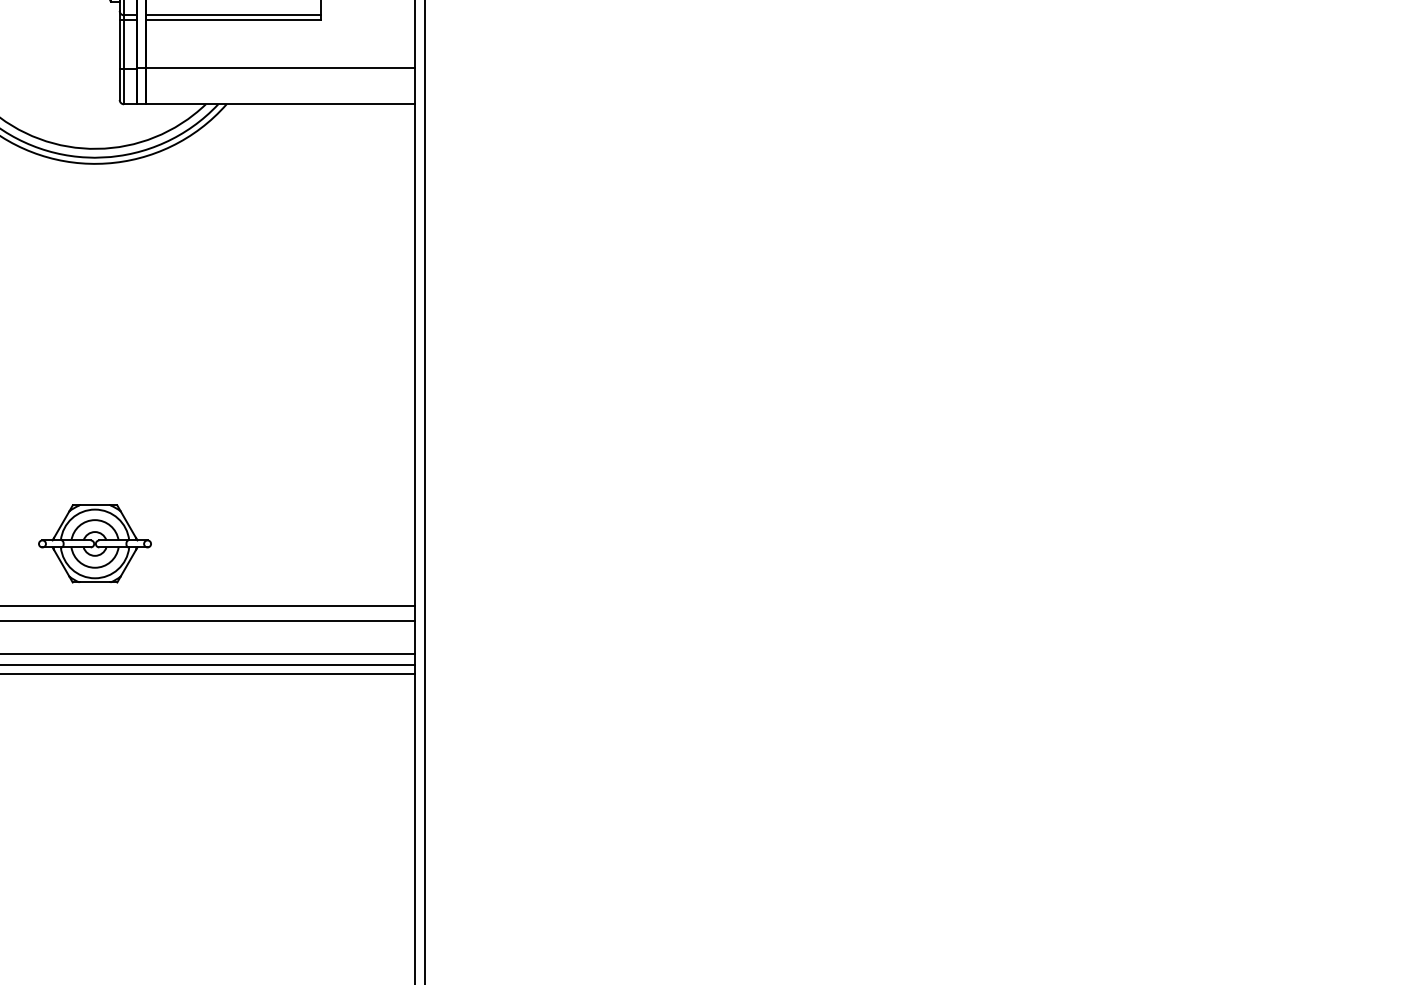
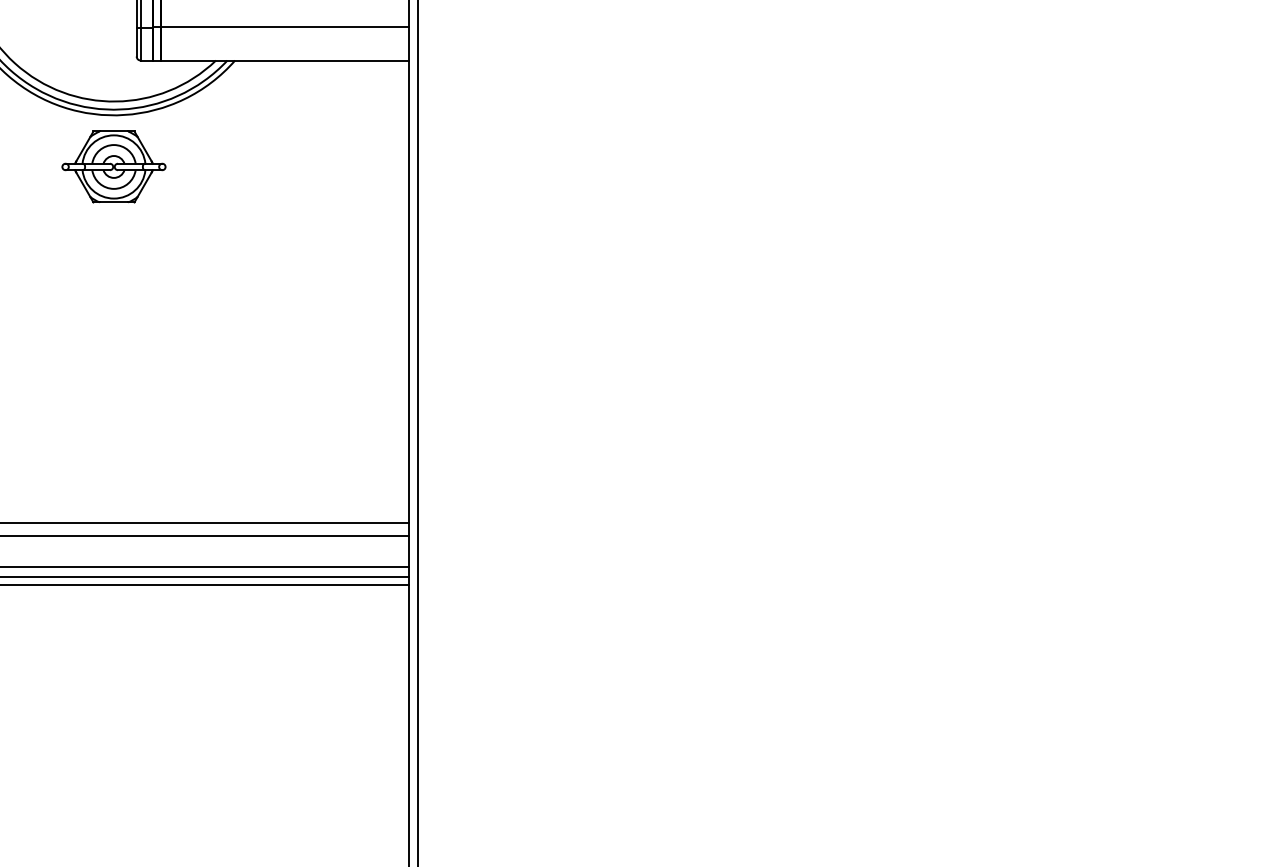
part: (94, 543) -> (113, 166), moved

